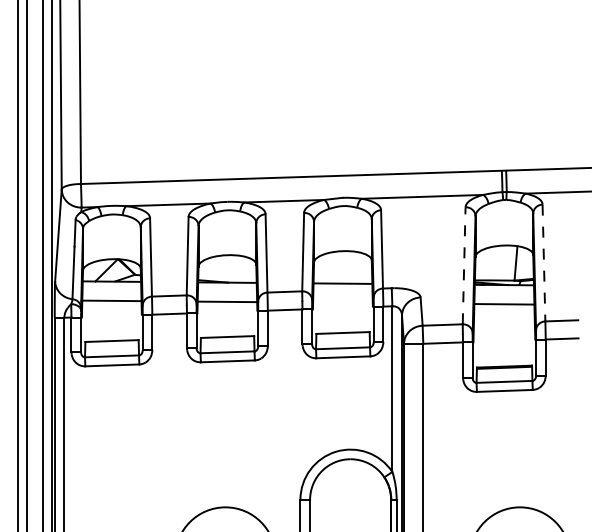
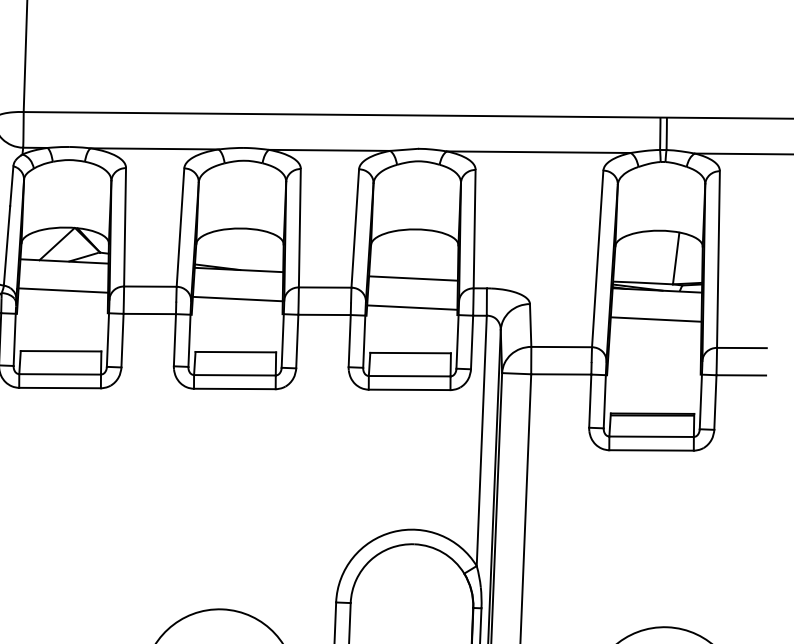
line: (543, 263) -> (717, 260), dashed -> solid
line: (464, 265) -> (598, 258), dashed -> solid
line: (342, 302) -> (411, 306), added

